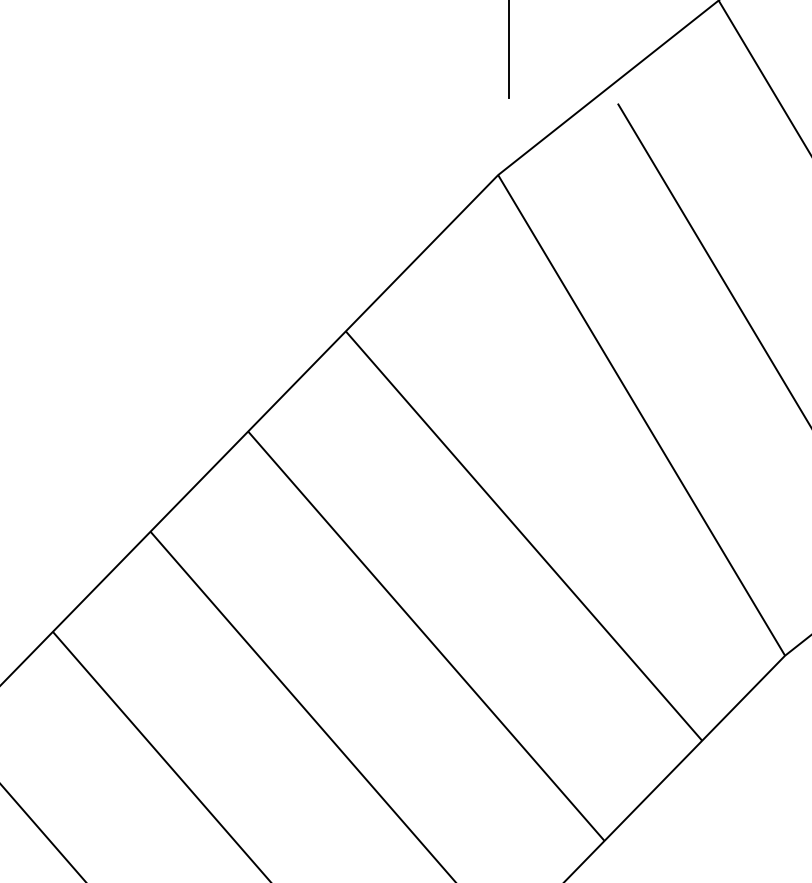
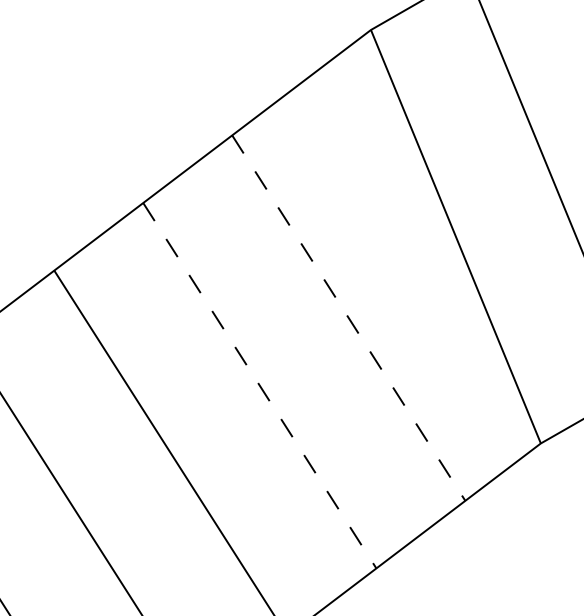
line: (524, 536) -> (349, 318), solid -> dashed
line: (426, 636) -> (259, 385), solid -> dashed

